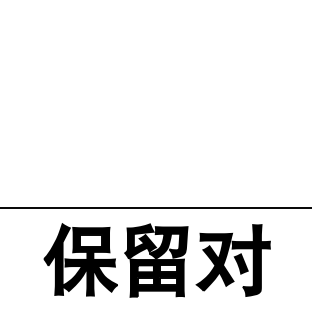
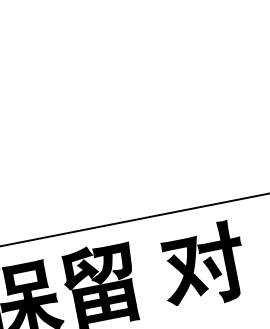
part: (232, 260) -> (202, 266), moved

